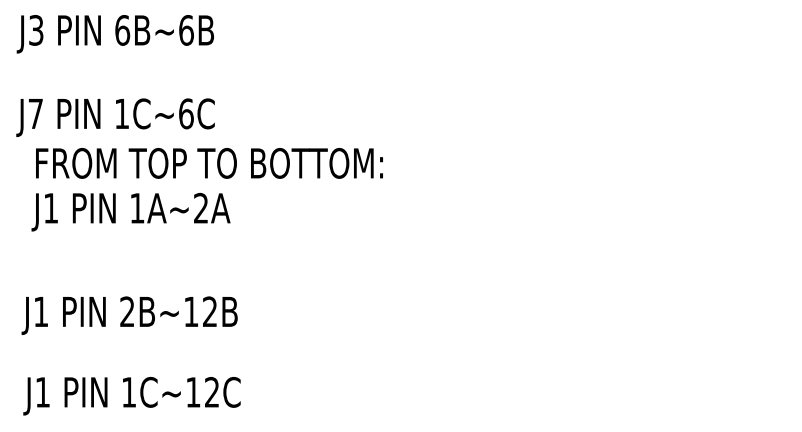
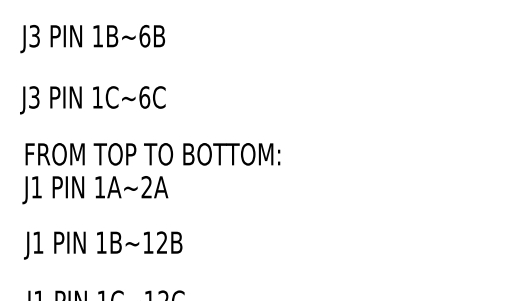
text: (122, 30) -> (97, 36), 6B~6B -> 1B~6B
text: (35, 113) -> (34, 97), J7 -> J3
text: (206, 189) -> (150, 173), moved
text: (127, 311) -> (101, 242), 2B~12B -> 1B~12B

